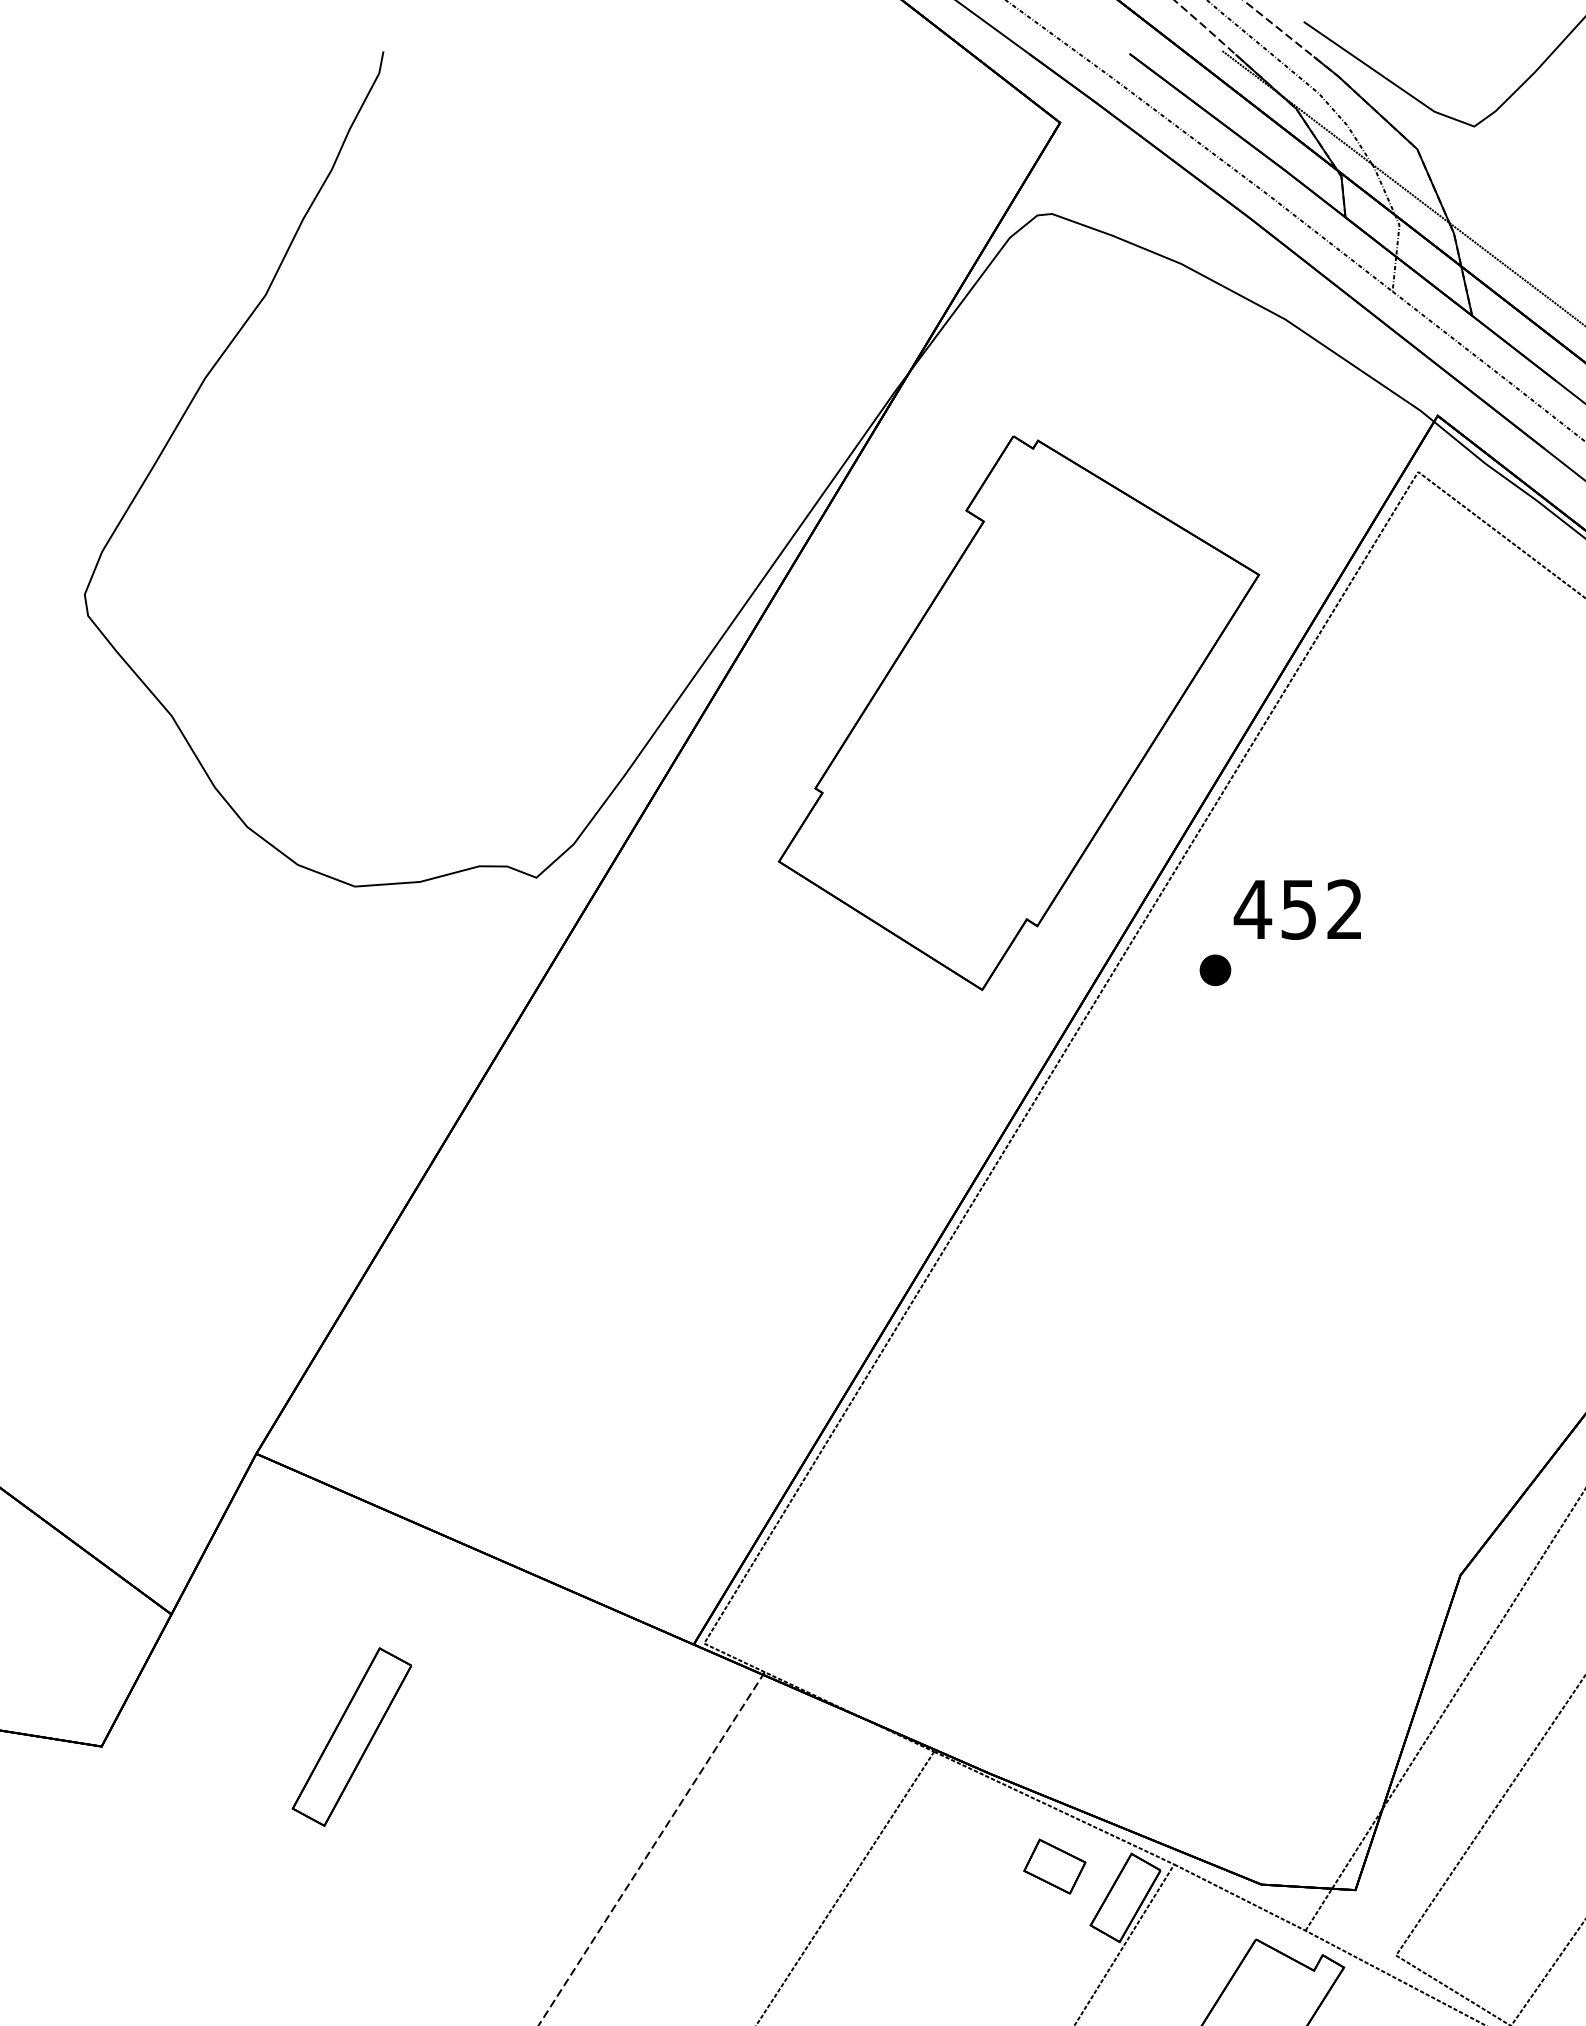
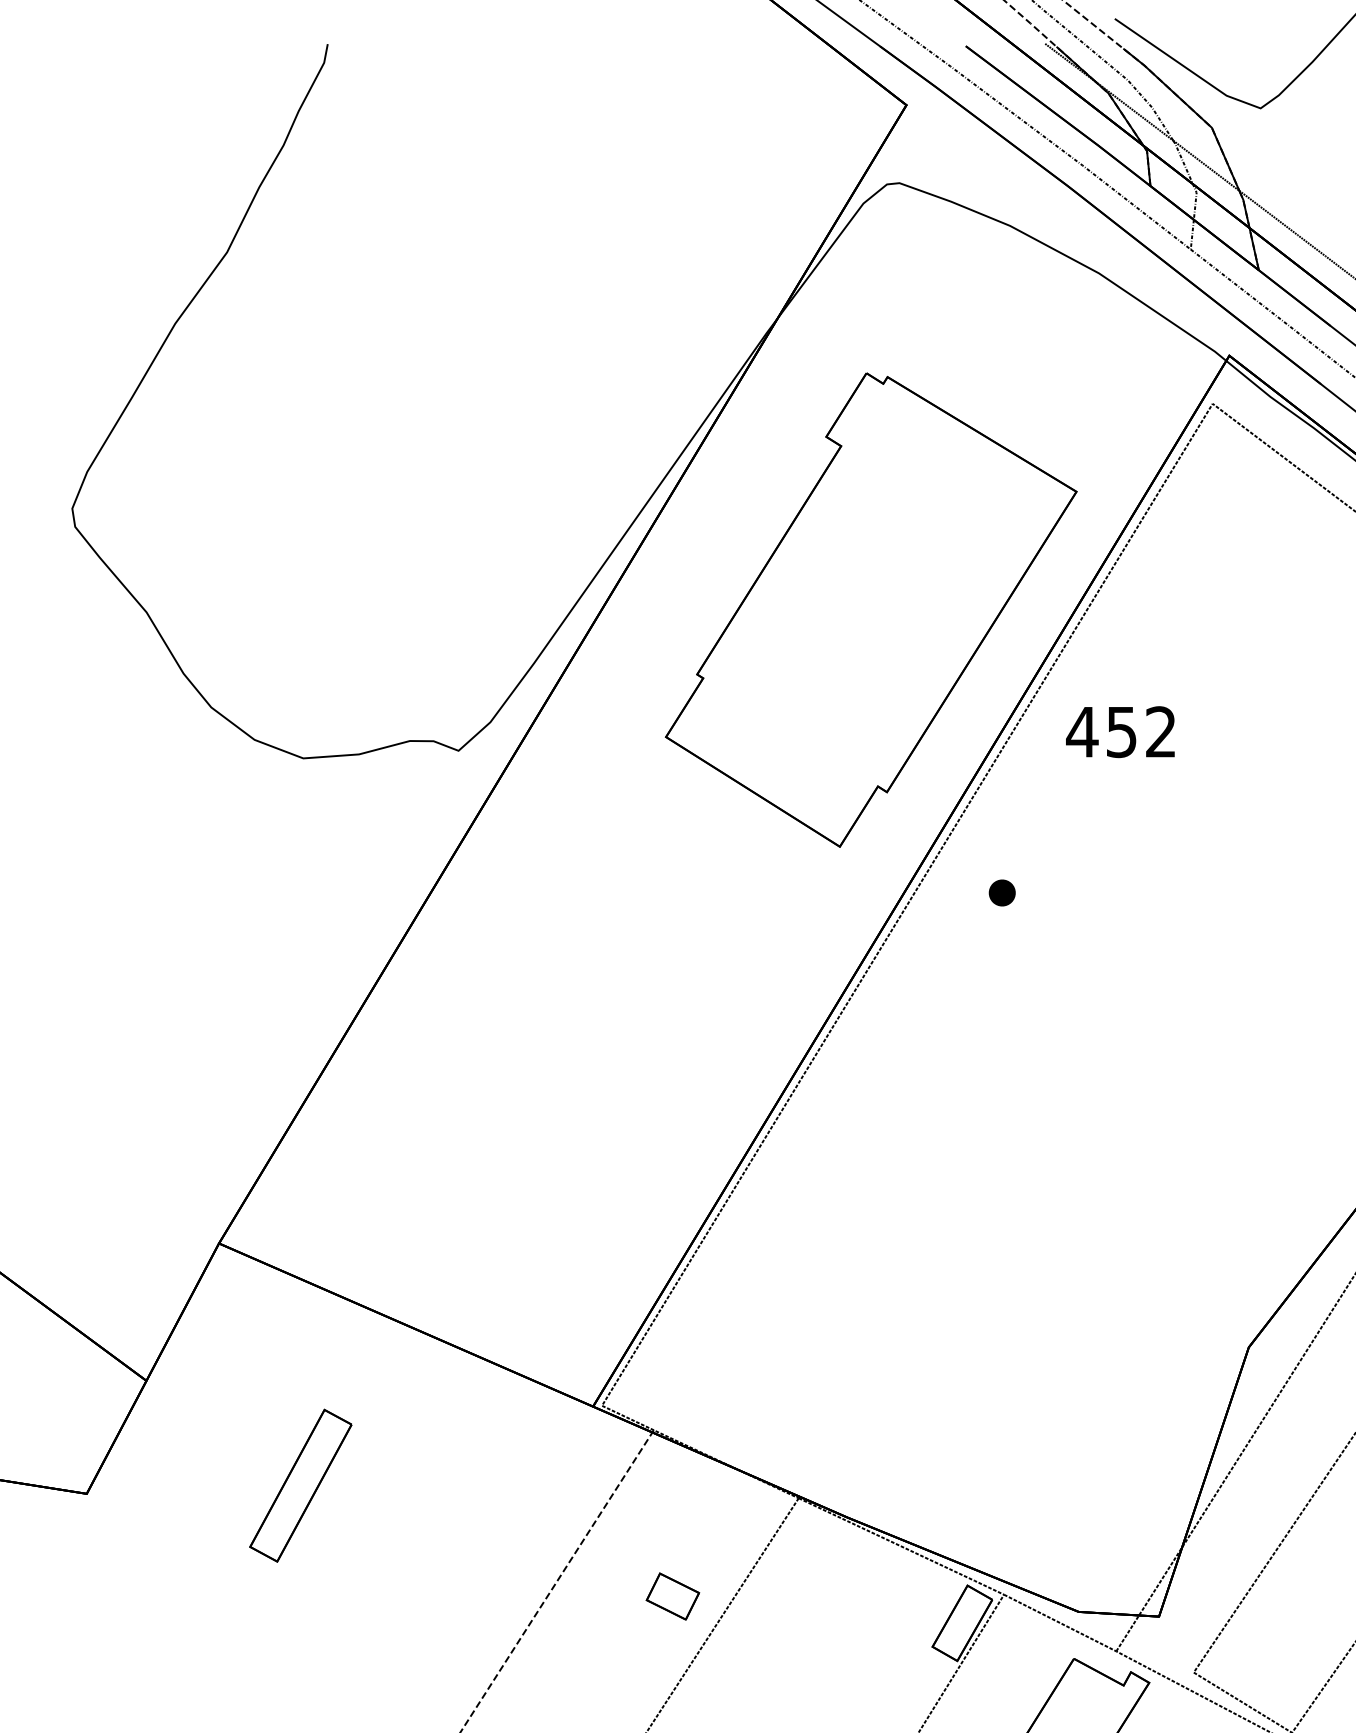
text: (1297, 910) -> (1120, 732), moved
part: (1214, 969) -> (1001, 892), moved
part: (1054, 1866) -> (672, 1596), moved

